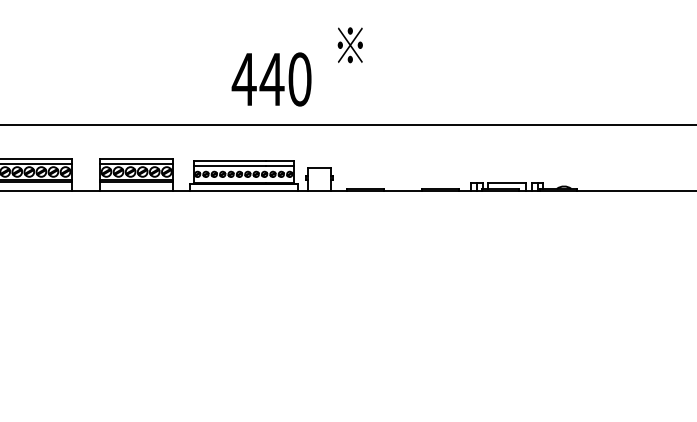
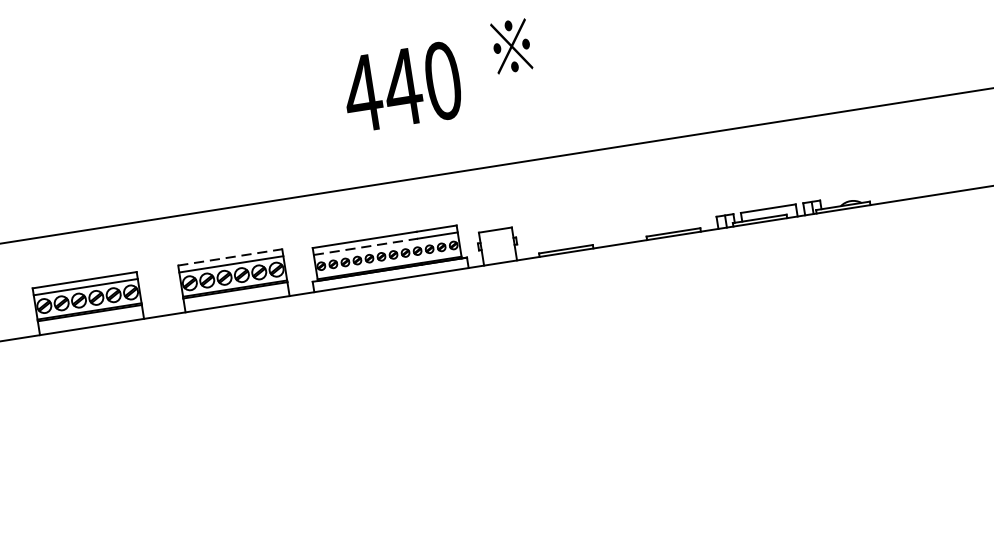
text: (271, 79) -> (402, 87), moved
line: (137, 158) -> (231, 256), solid -> dashed
line: (230, 165) -> (366, 246), solid -> dashed

